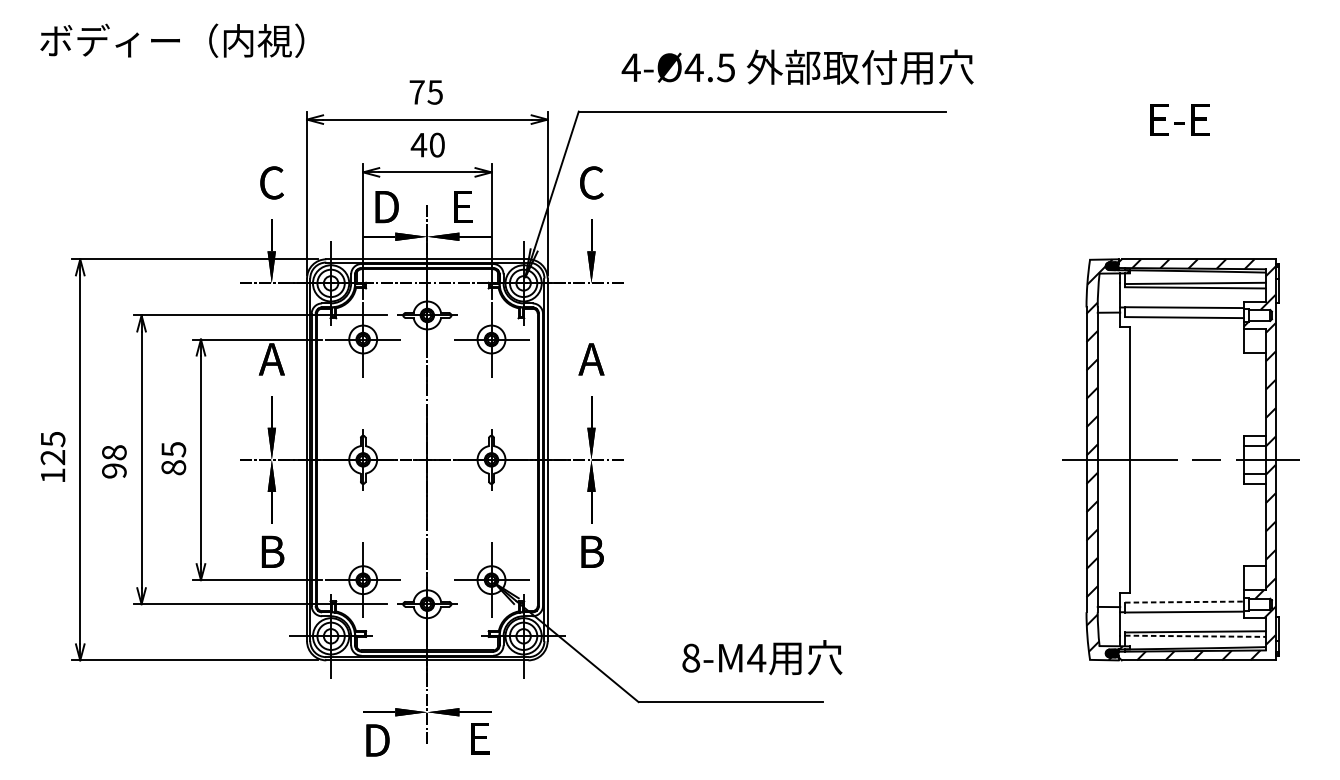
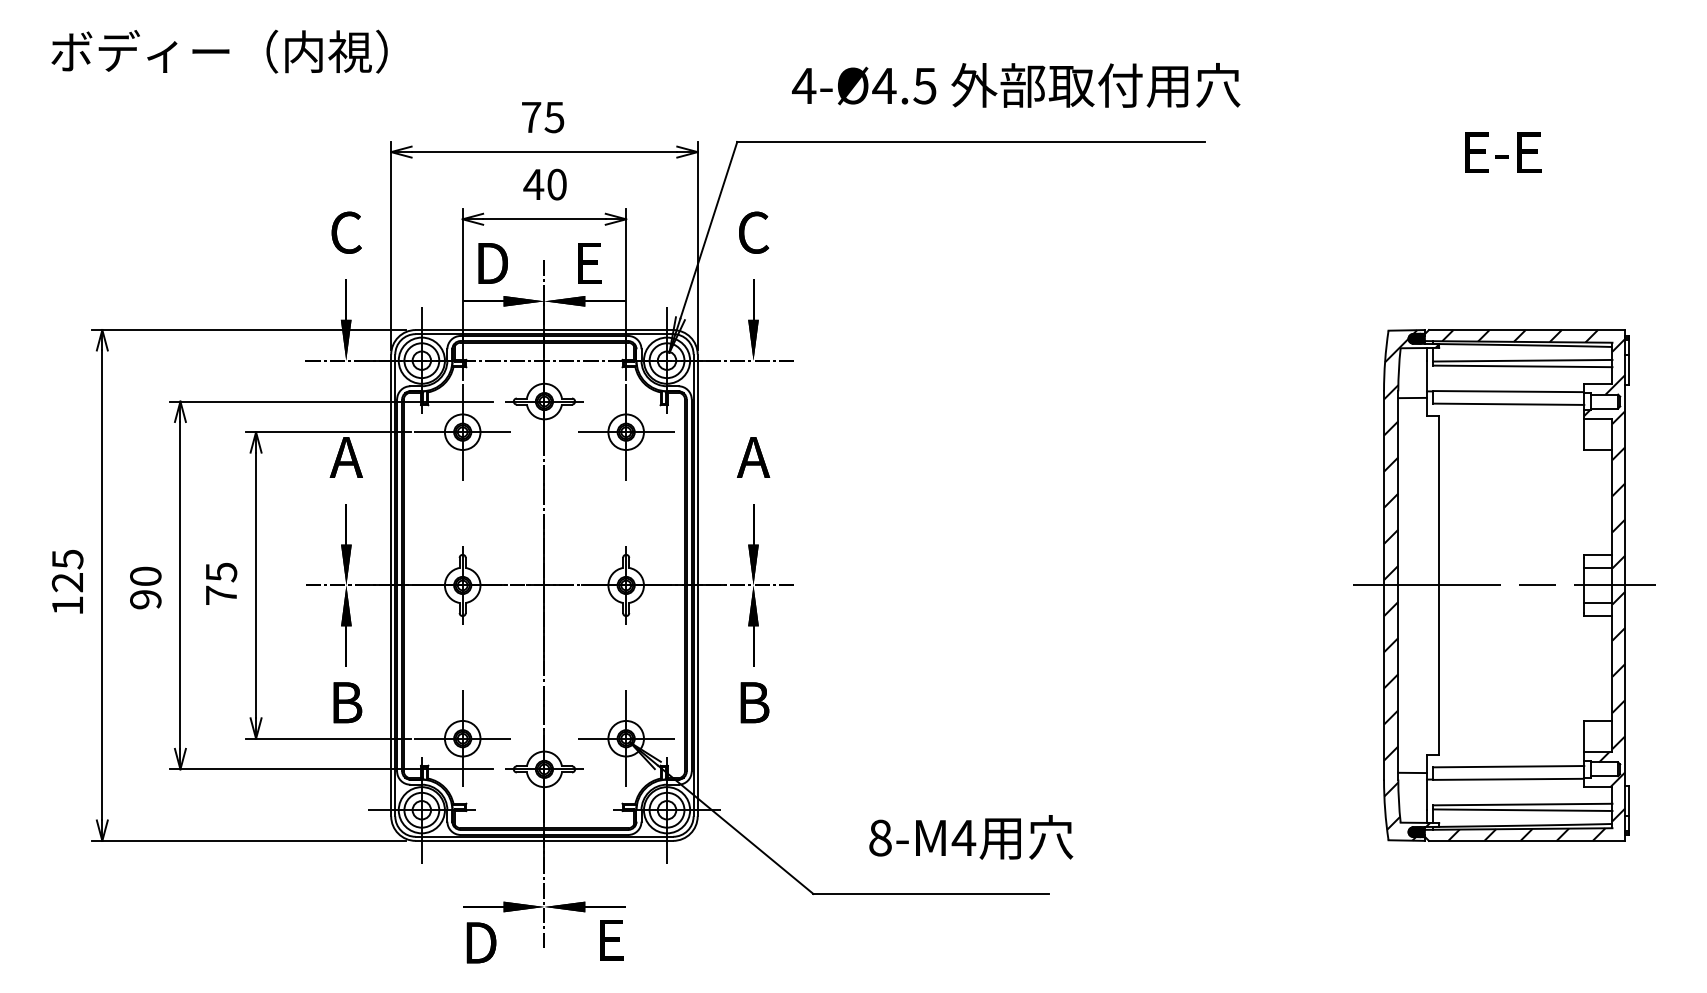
text: (114, 452) -> (145, 575), 98 -> 90
text: (173, 467) -> (221, 595), 85 -> 75
line: (1184, 601) -> (1508, 766), dashed -> solid
line: (1195, 636) -> (1522, 810), dashed -> solid

